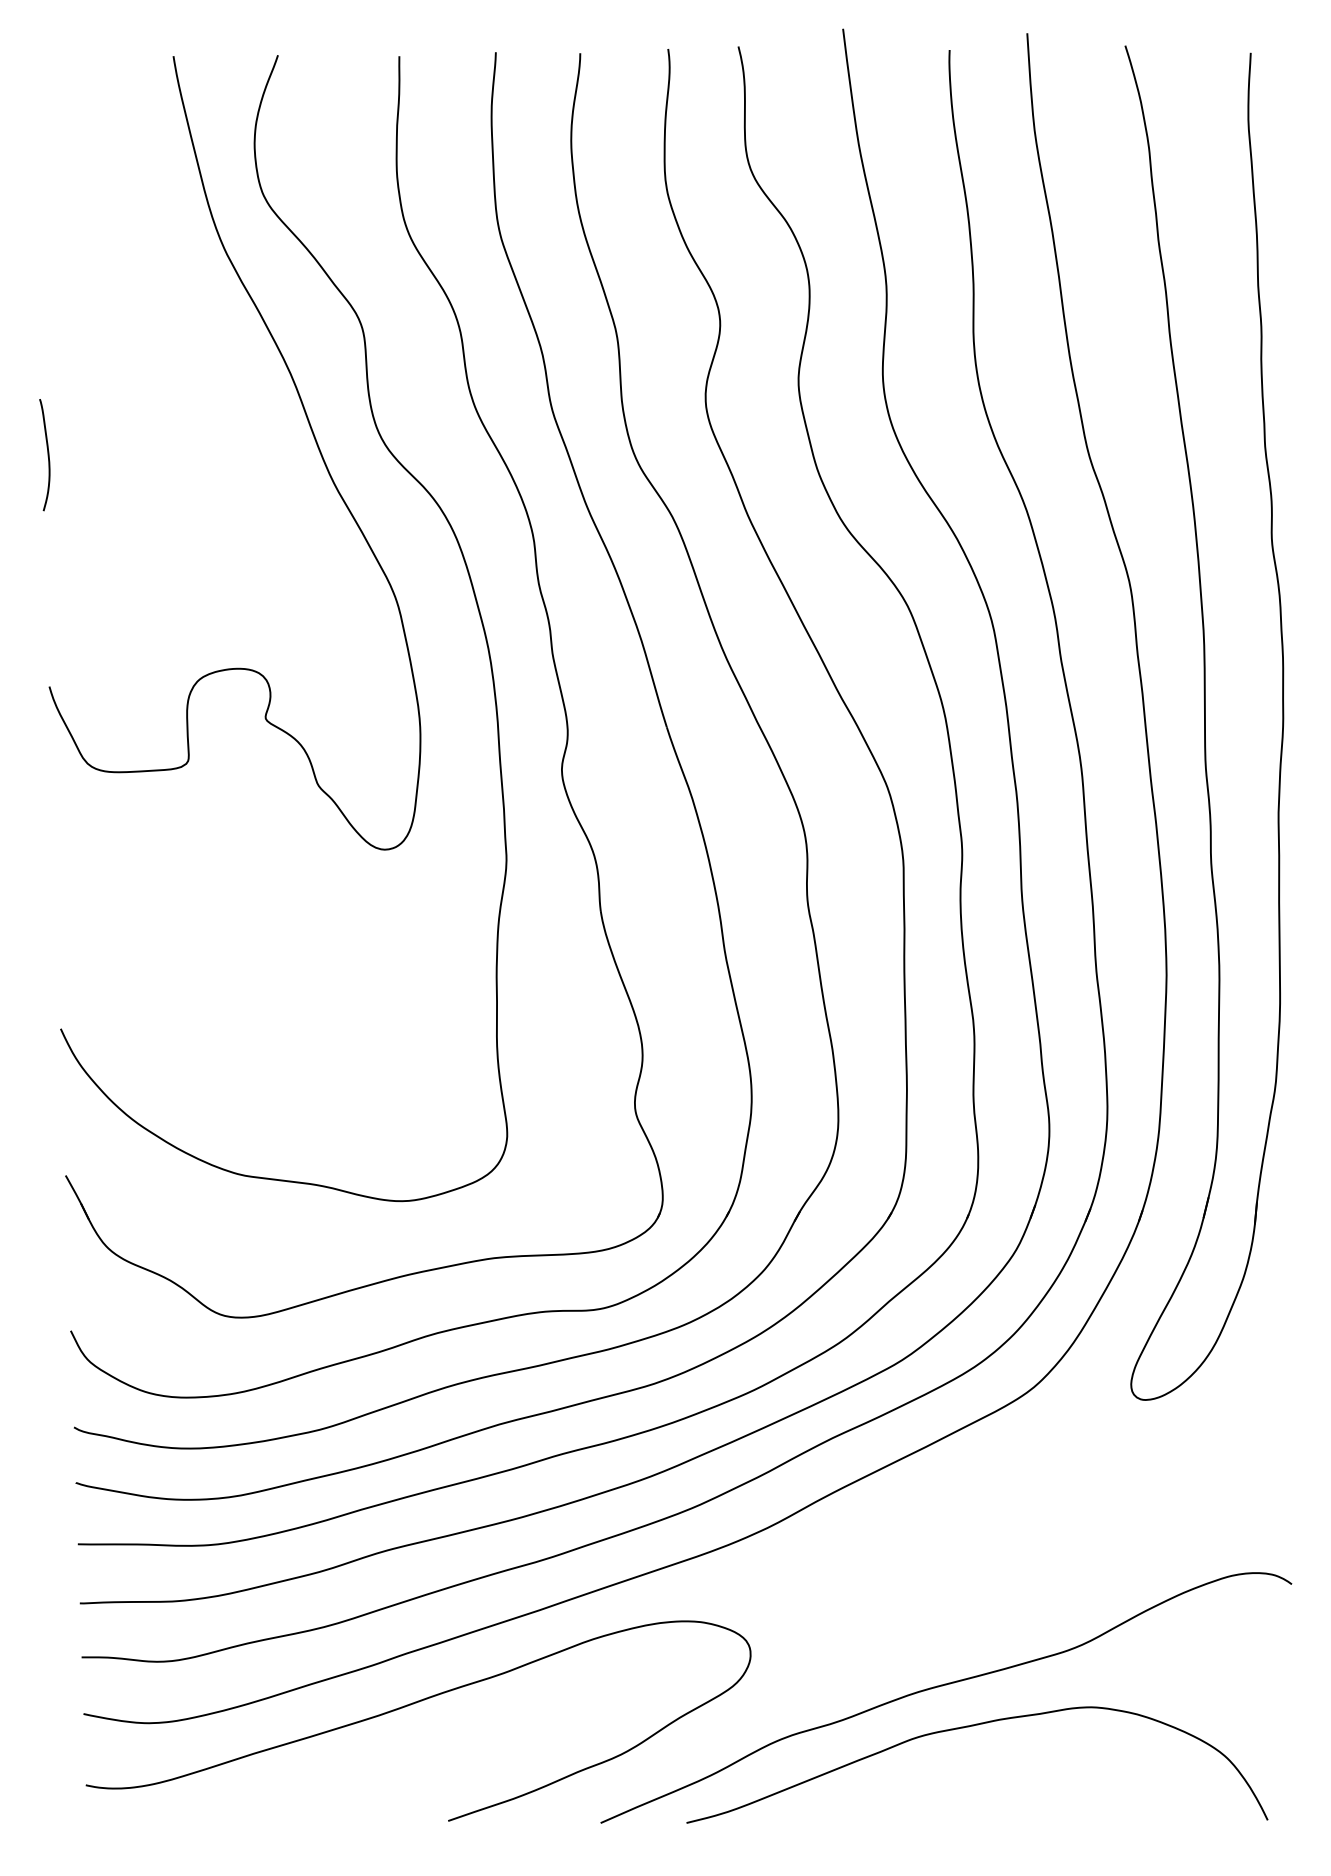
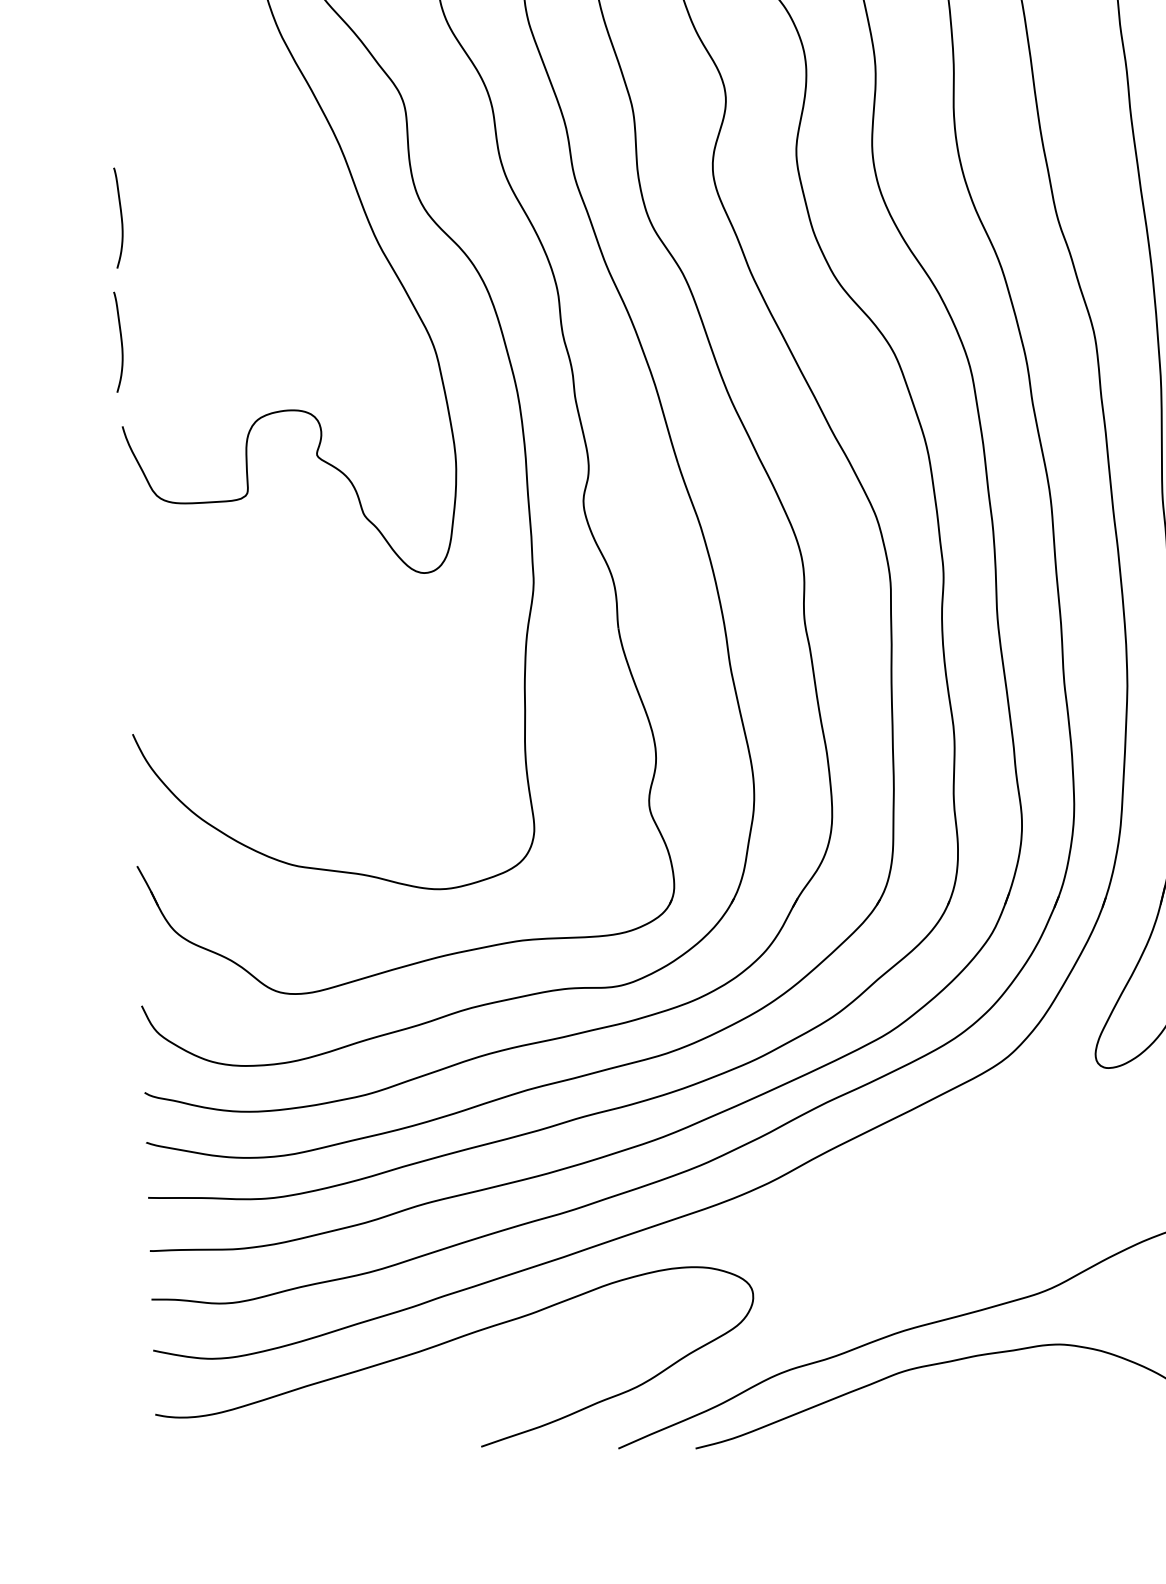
curve: (47, 593) -> (120, 342), added

